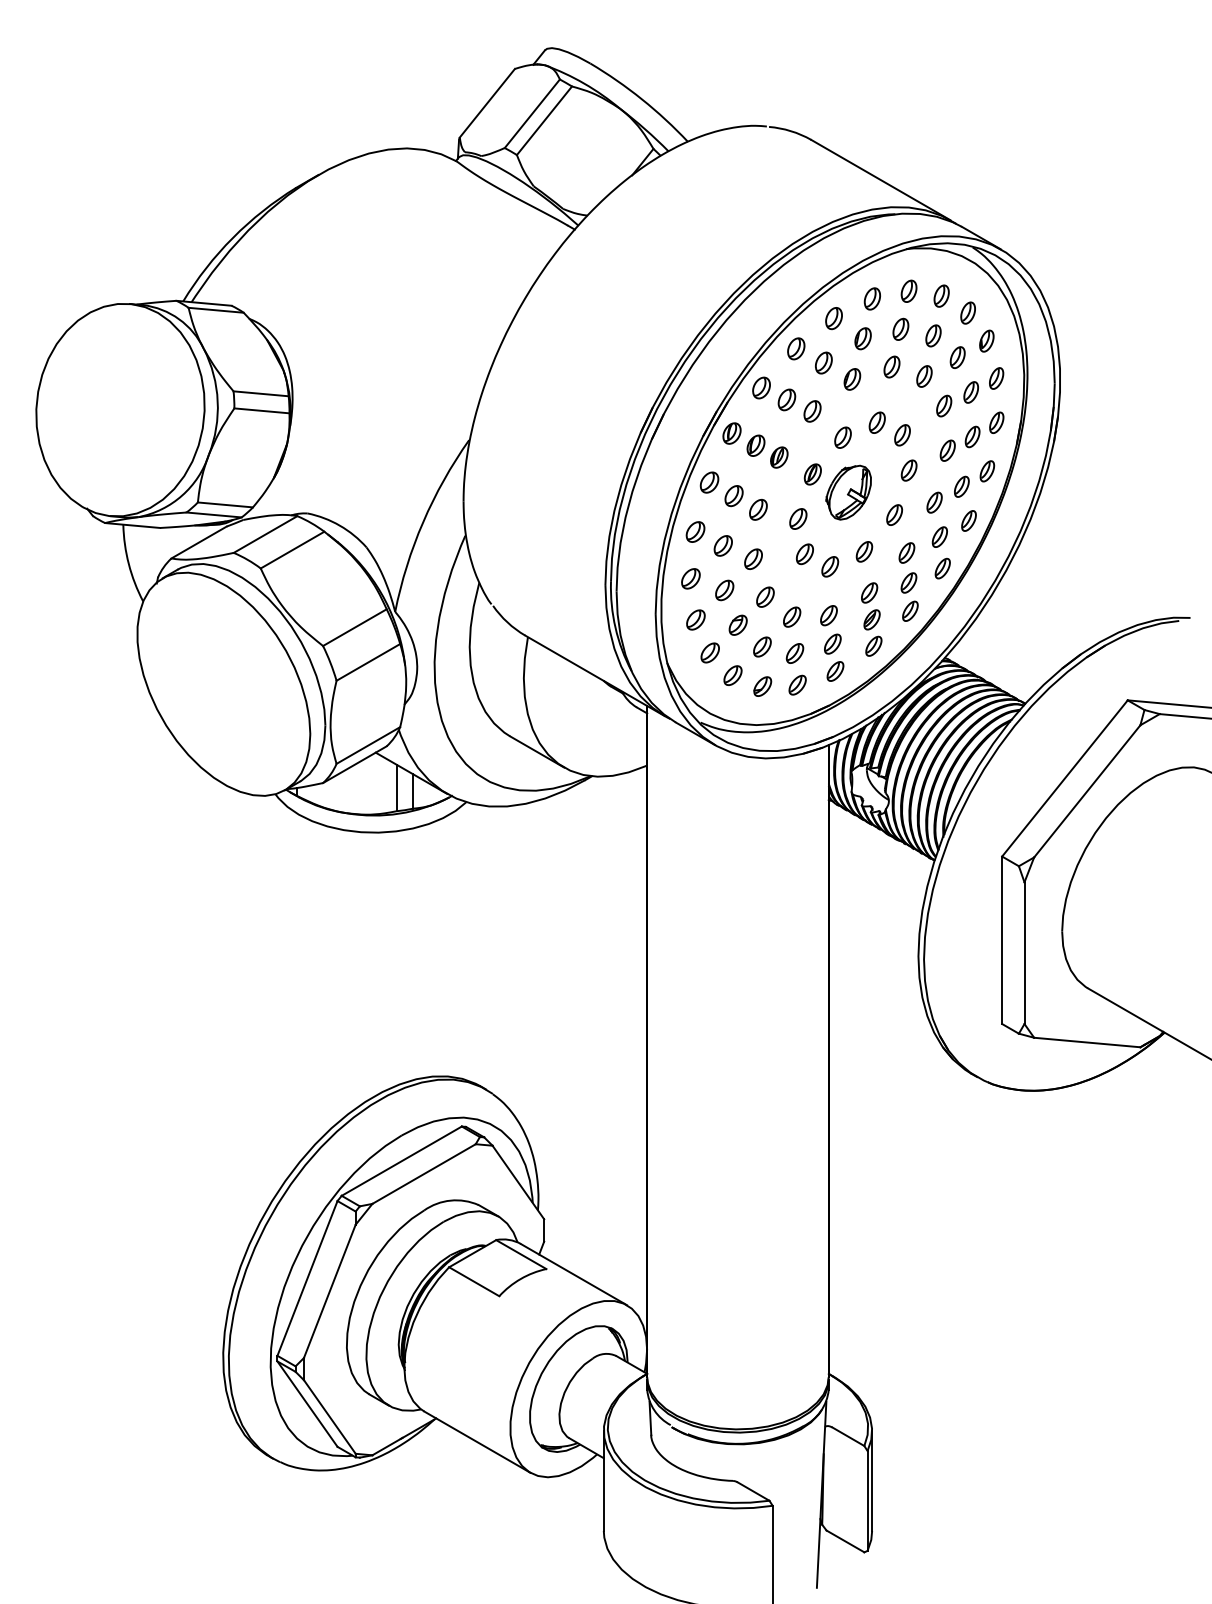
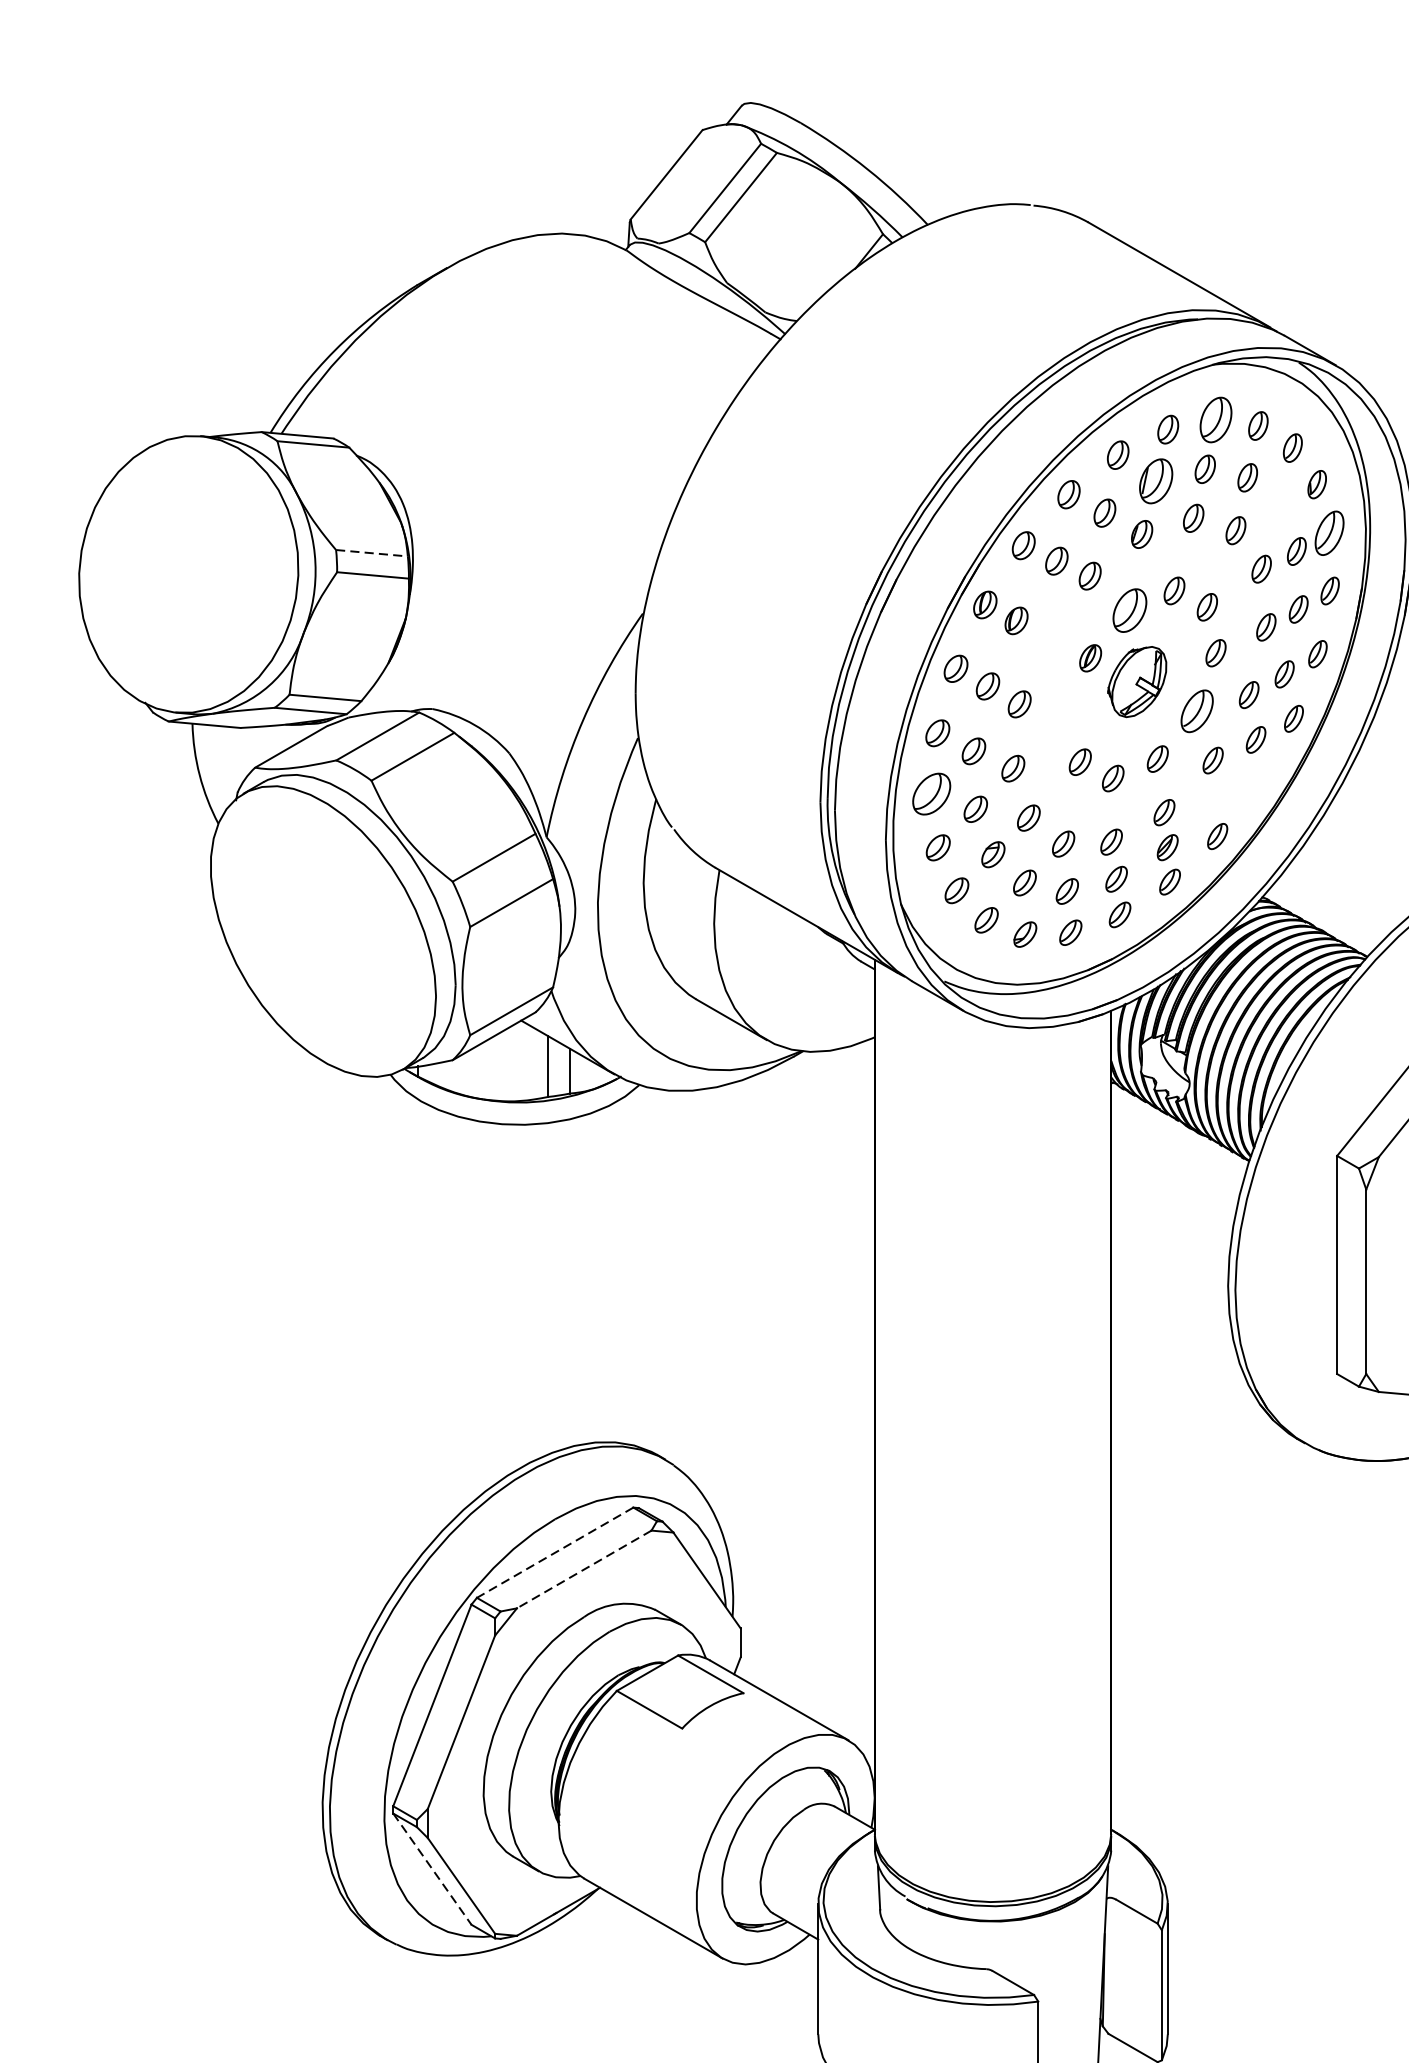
part: (908, 290) -> (1215, 418), size x1.6
part: (862, 338) -> (1155, 481), size x1.6
part: (957, 357) -> (1278, 505), removed
part: (996, 378) -> (1329, 533), size x1.6
line: (261, 393) -> (372, 552), solid -> dashed
part: (842, 437) -> (1129, 610), size x1.6
part: (779, 457) -> (1047, 636), removed
part: (894, 514) -> (1196, 710), size x1.6
part: (798, 518) -> (1071, 715), removed
part: (942, 568) -> (1259, 780), removed
part: (690, 578) -> (931, 793), size x1.6
part: (908, 582) -> (1215, 798), removed
line: (401, 1161) -> (554, 1553), solid -> dashed
line: (424, 1174) -> (584, 1570), solid -> dashed
line: (307, 1404) -> (432, 1869), solid -> dashed

